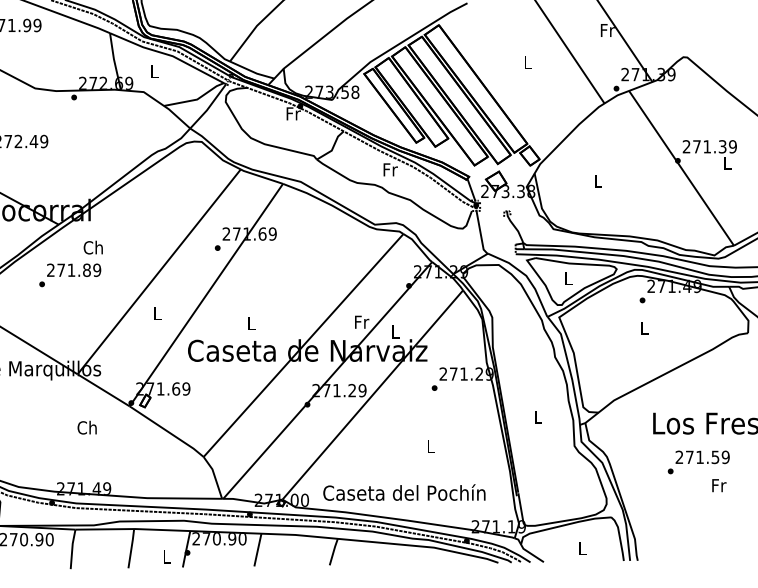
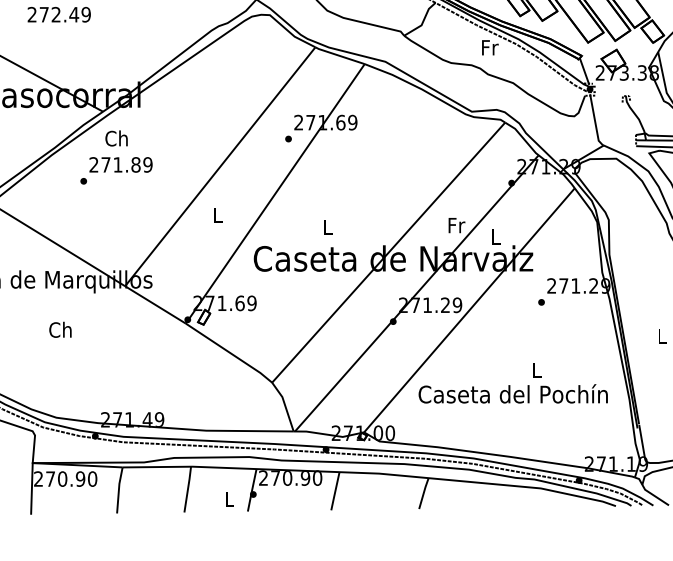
text: (92, 247) -> (115, 138), moved
text: (86, 427) -> (59, 329), moved
text: (404, 492) -> (513, 393), moved

